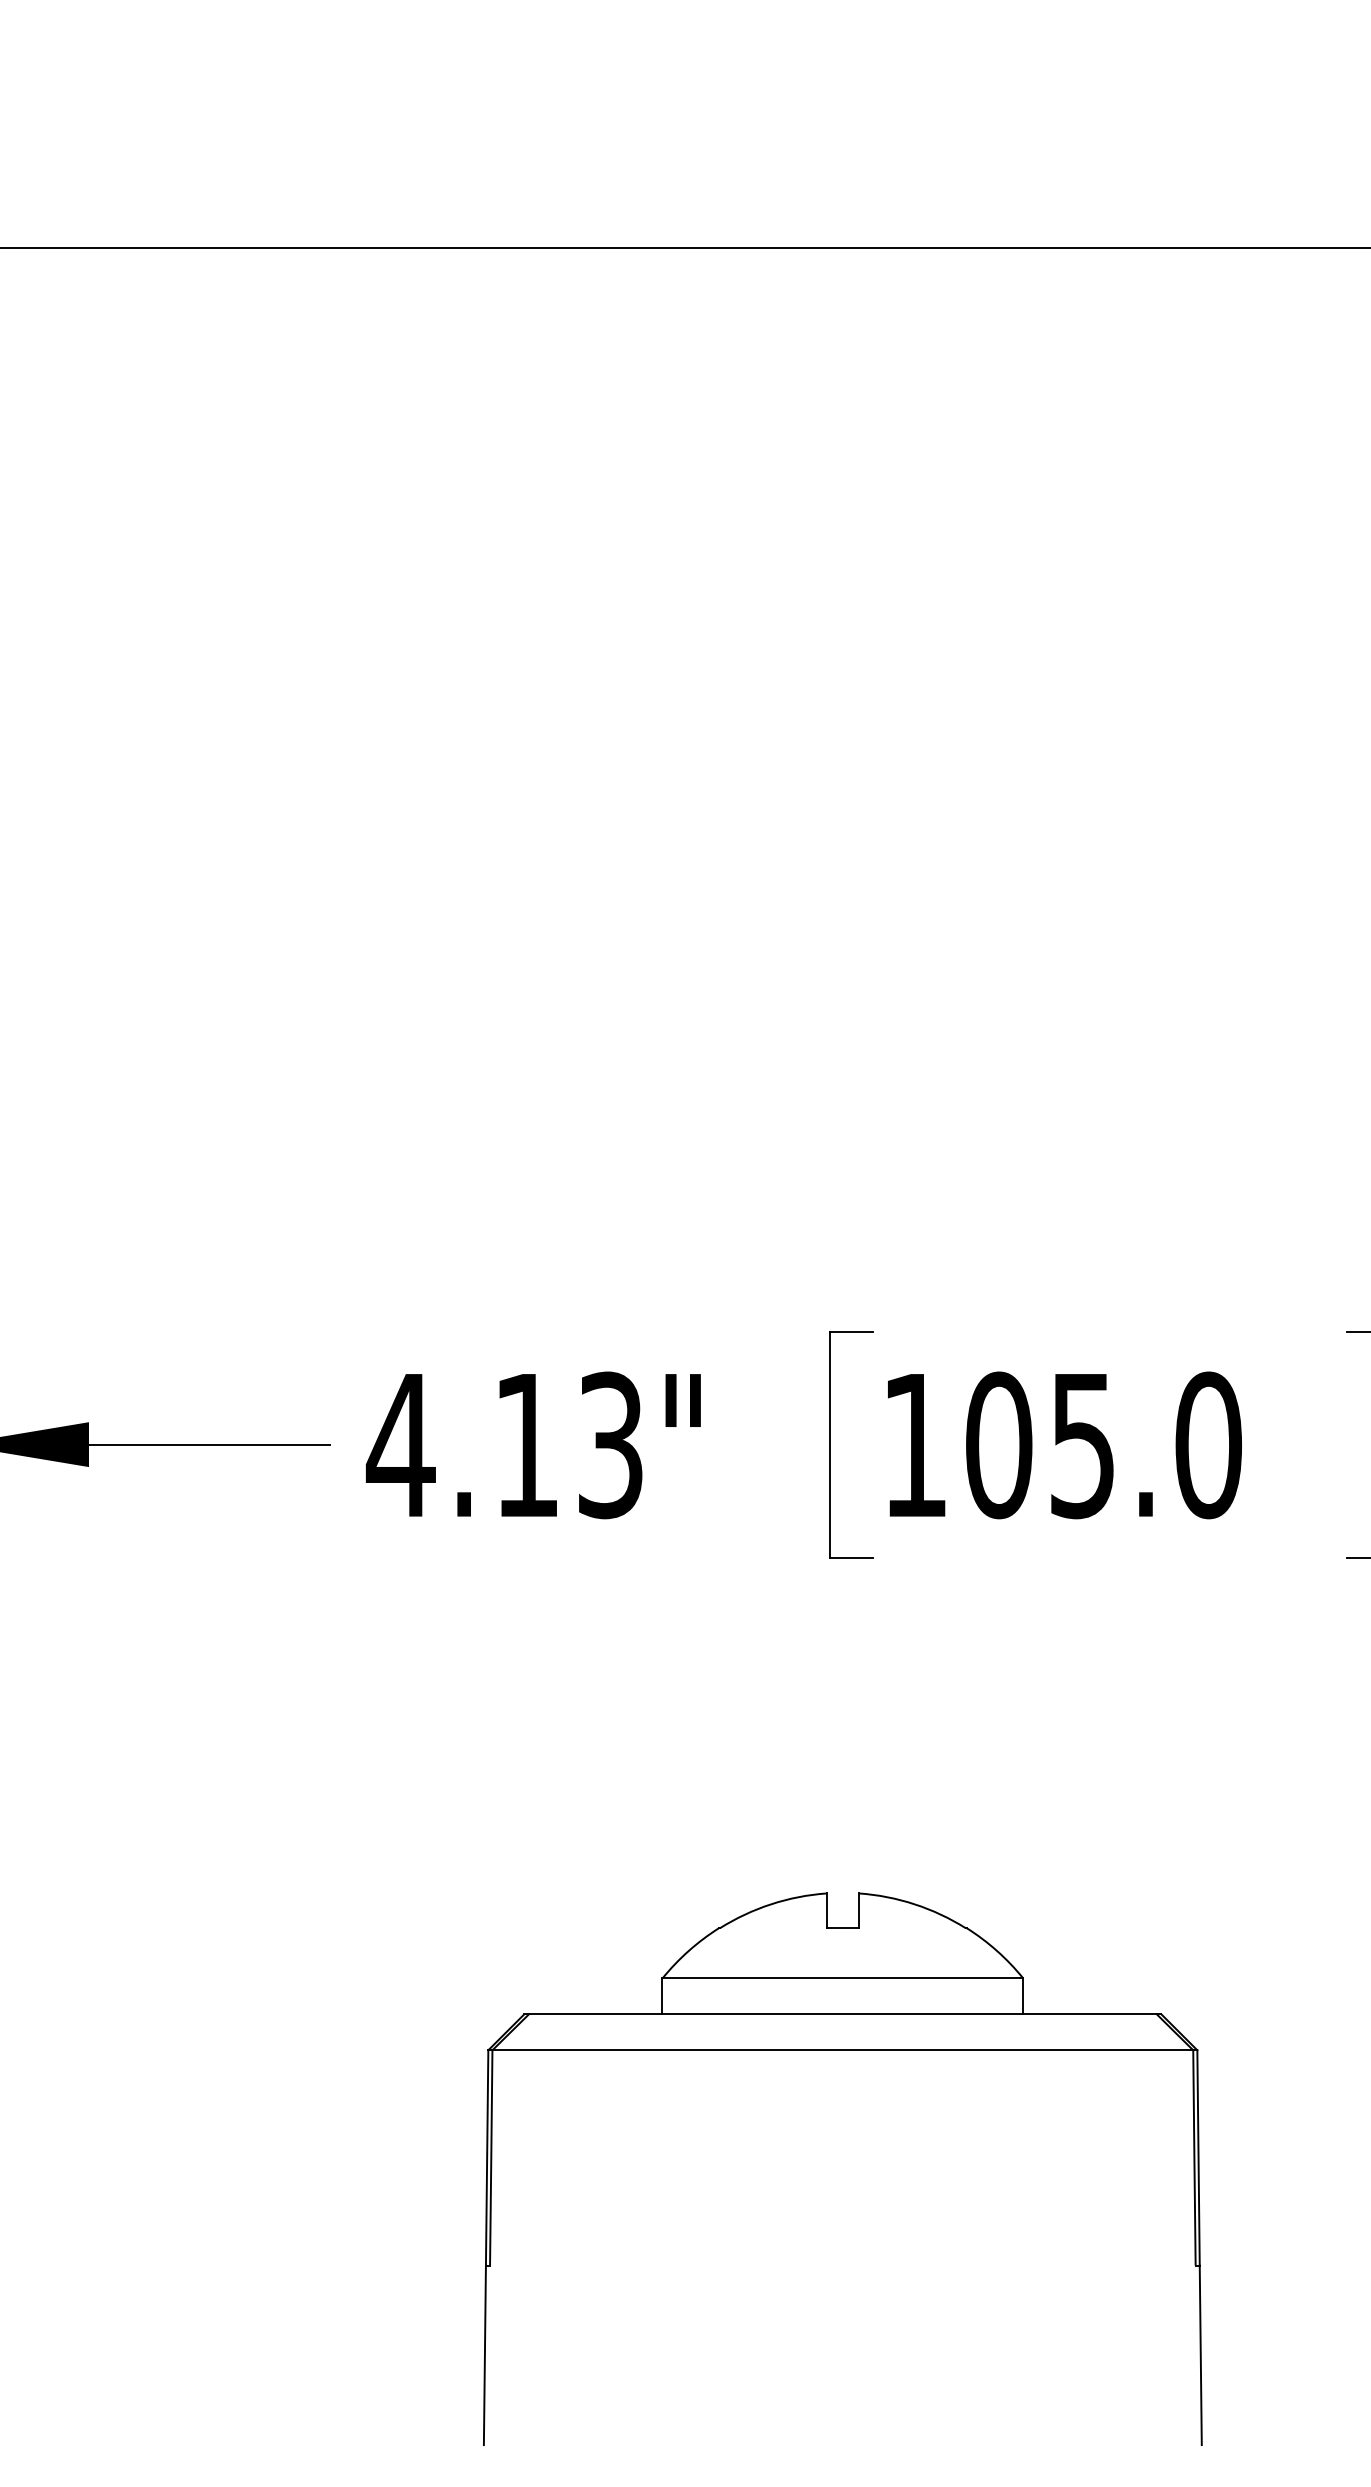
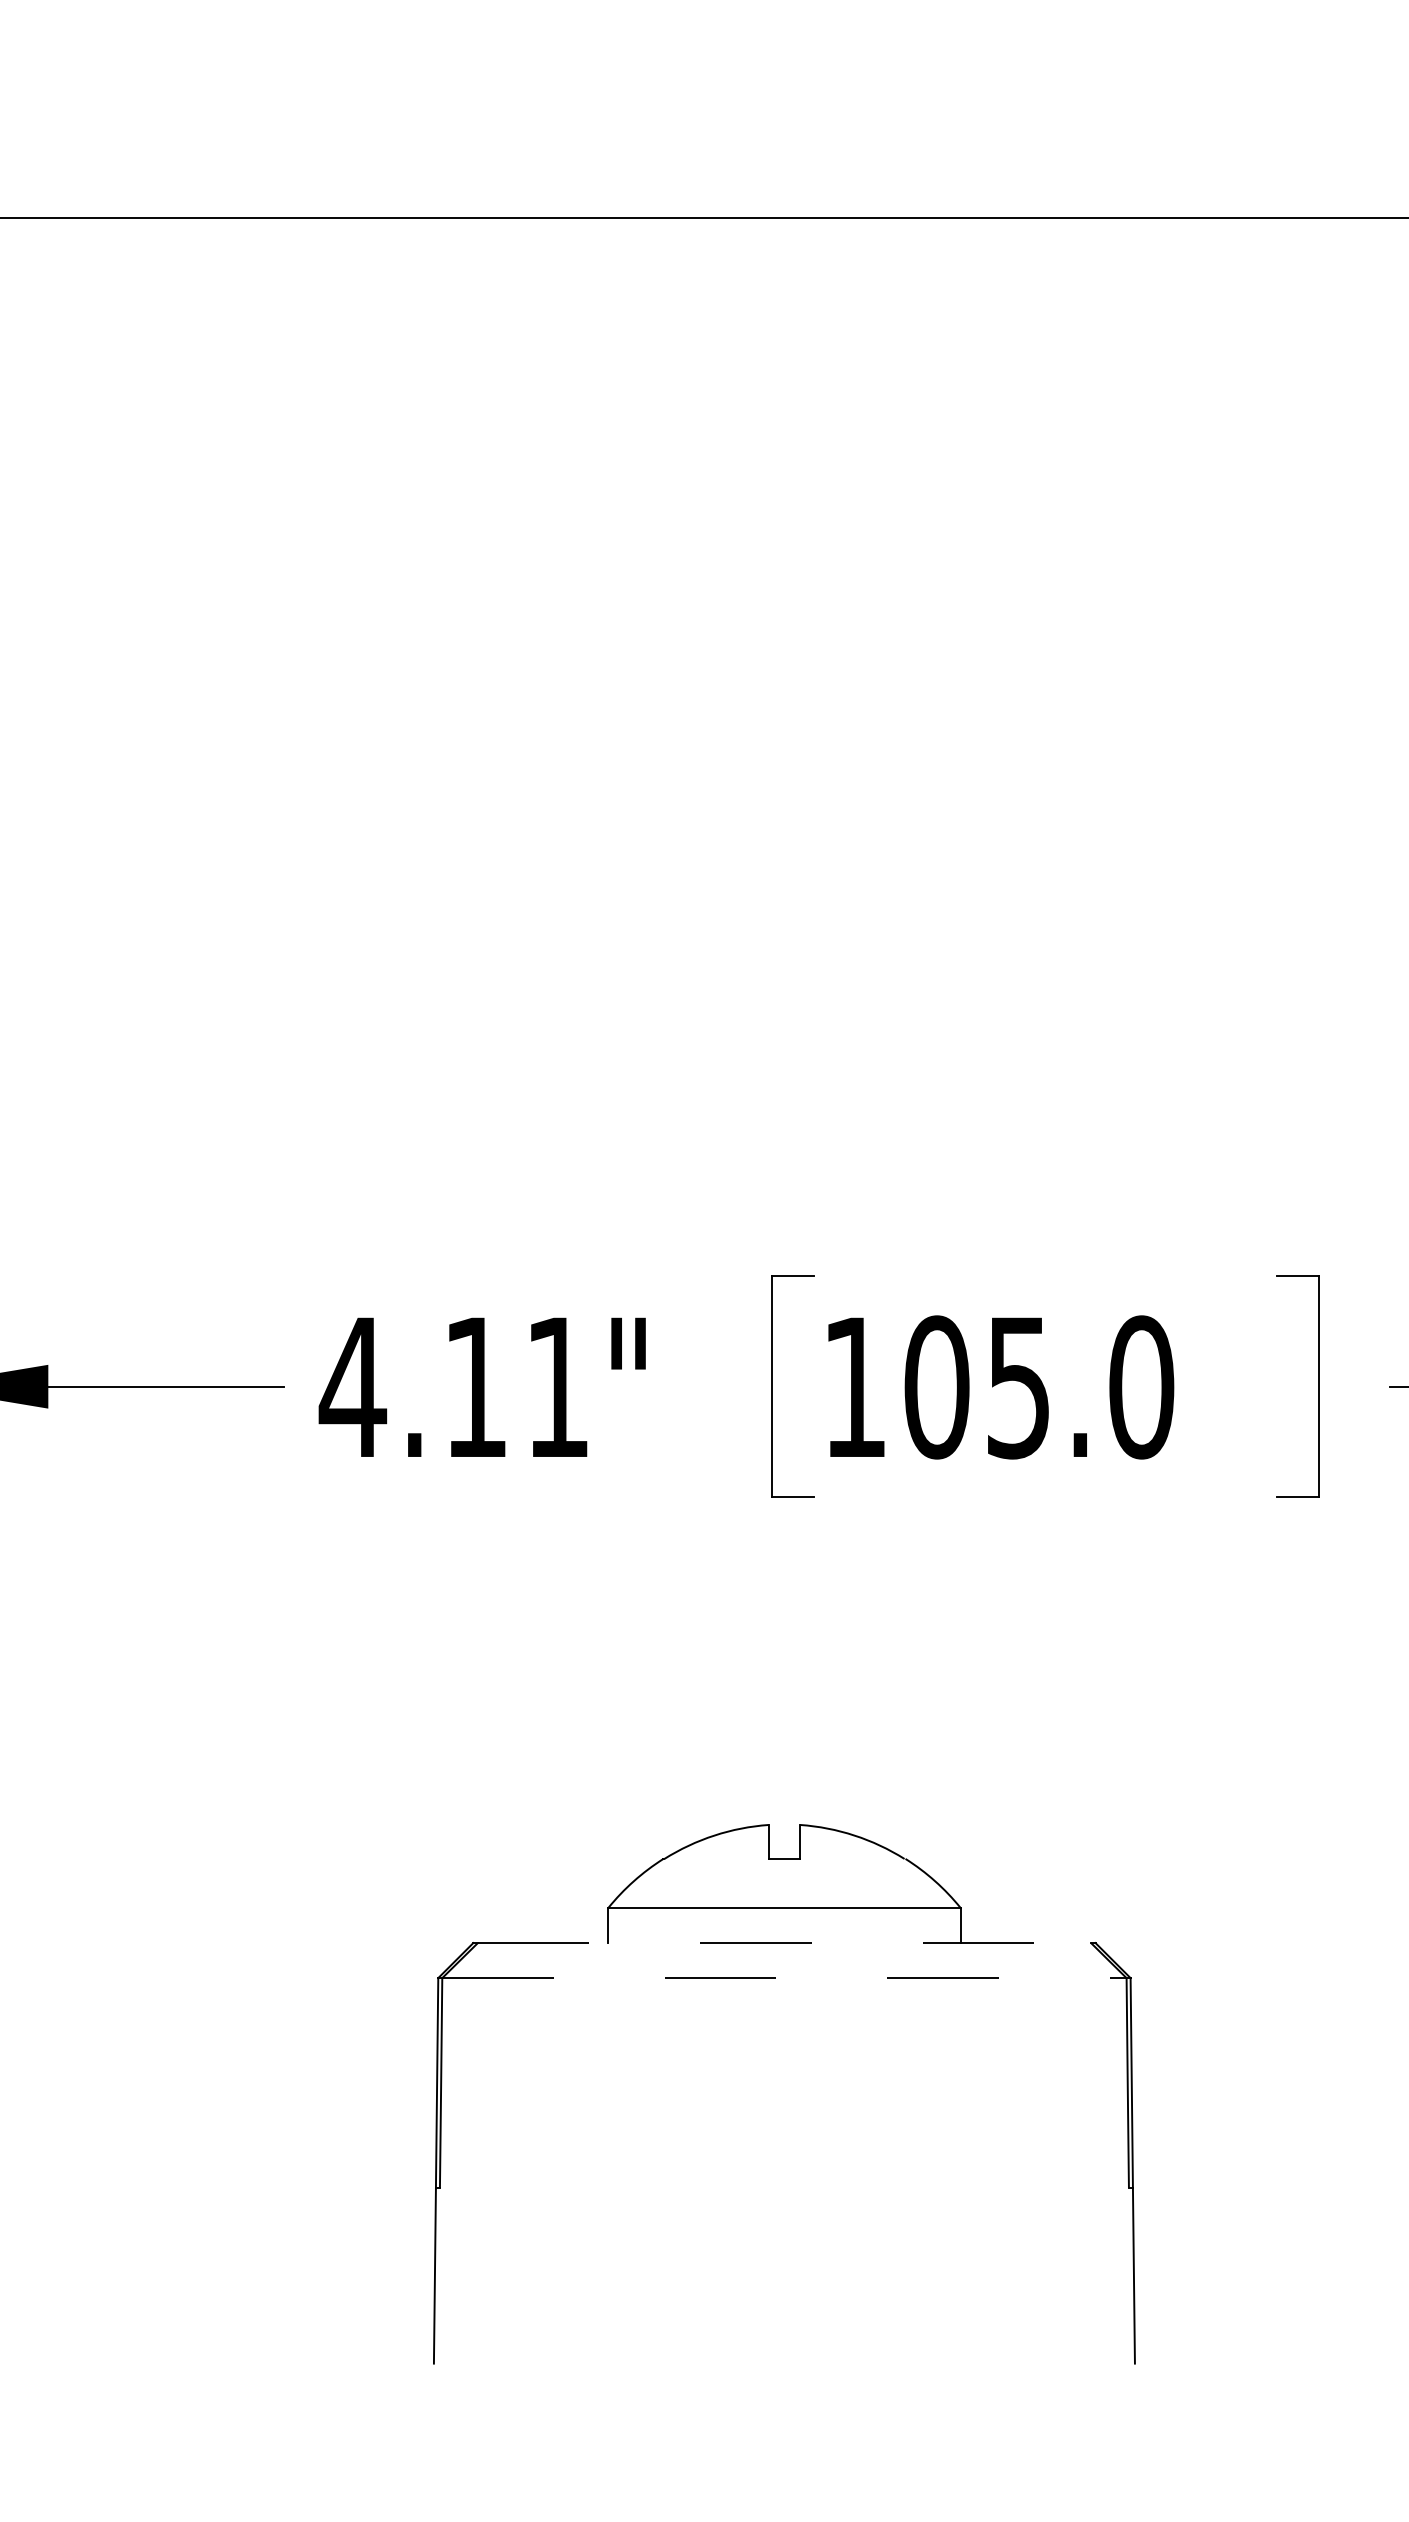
text: (610, 1445) -> (557, 1387), 4.13" -> 4.11"
line: (842, 2014) -> (784, 1943), solid -> dashed
line: (842, 2050) -> (784, 1978), solid -> dashed

